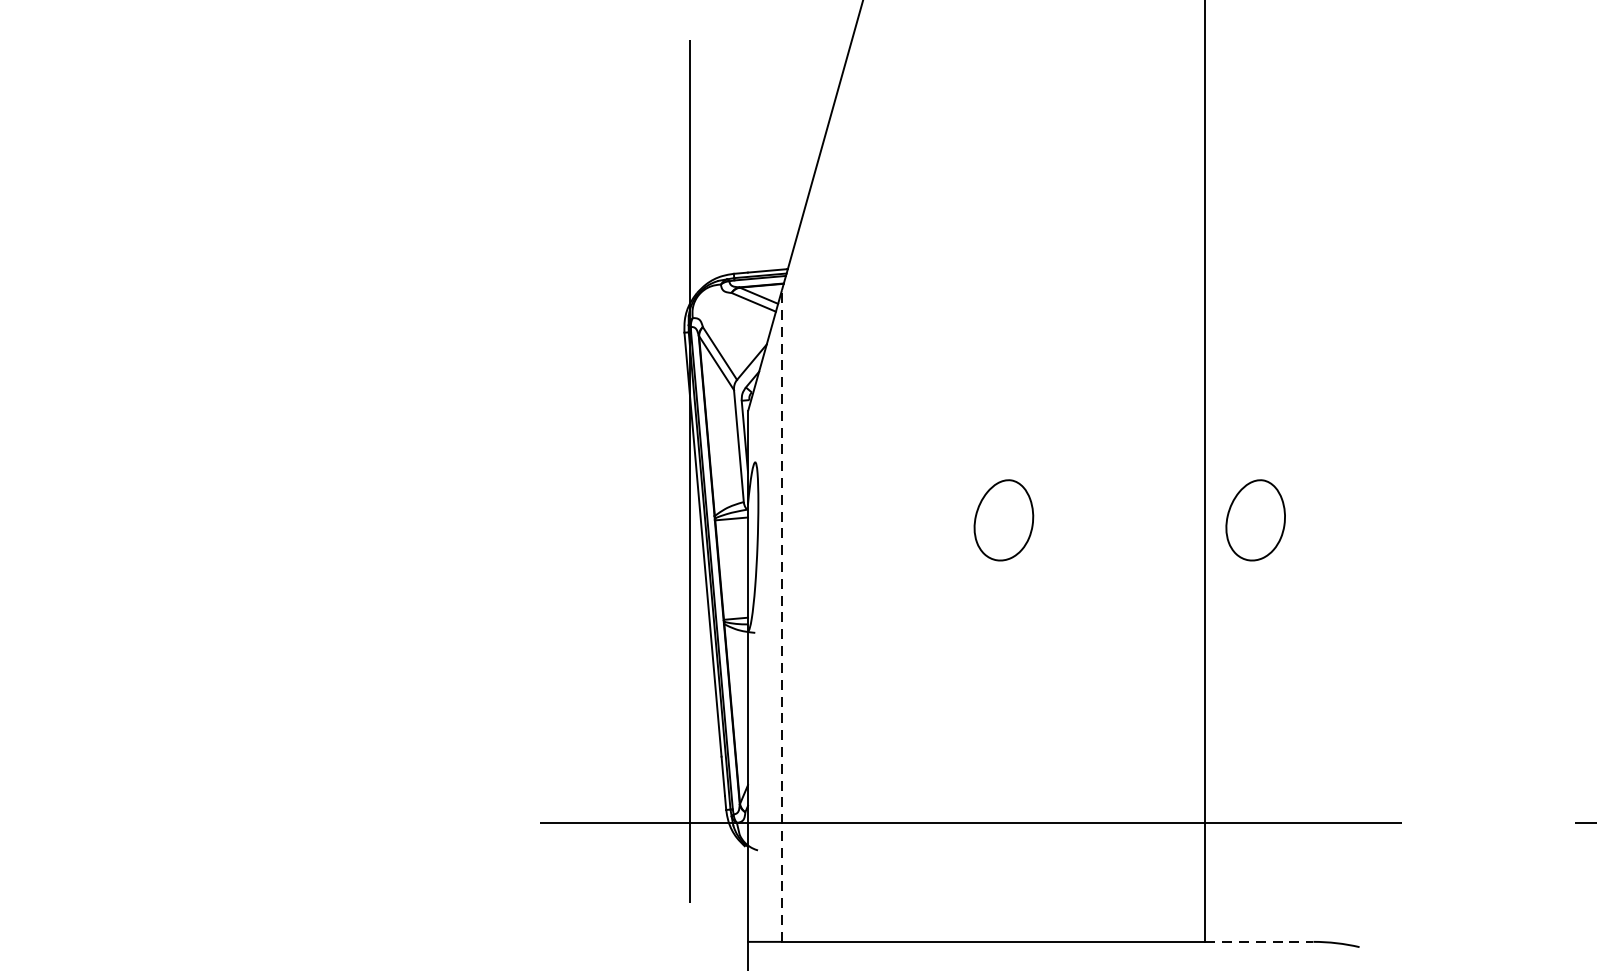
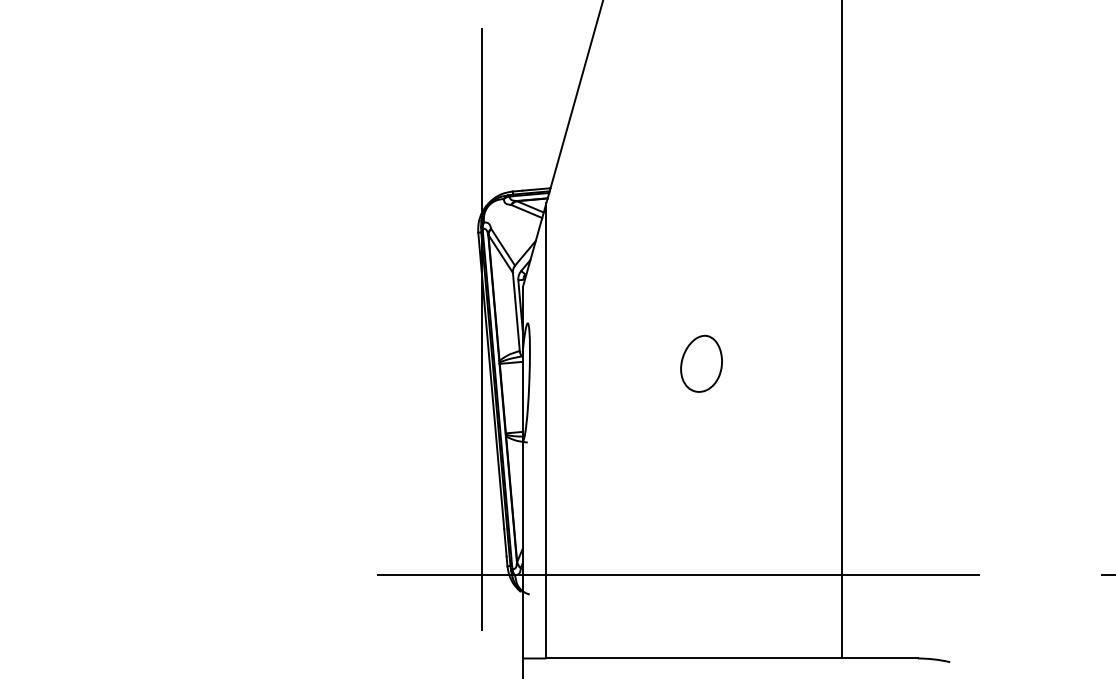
part: (1255, 519) -> (877, 363), removed
line: (782, 615) -> (546, 430), dashed -> solid
line: (1259, 941) -> (880, 658), dashed -> solid

